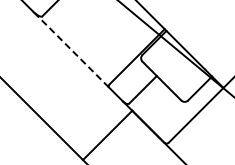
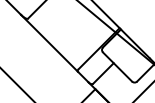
line: (70, 49) -> (49, 43), dashed -> solid

